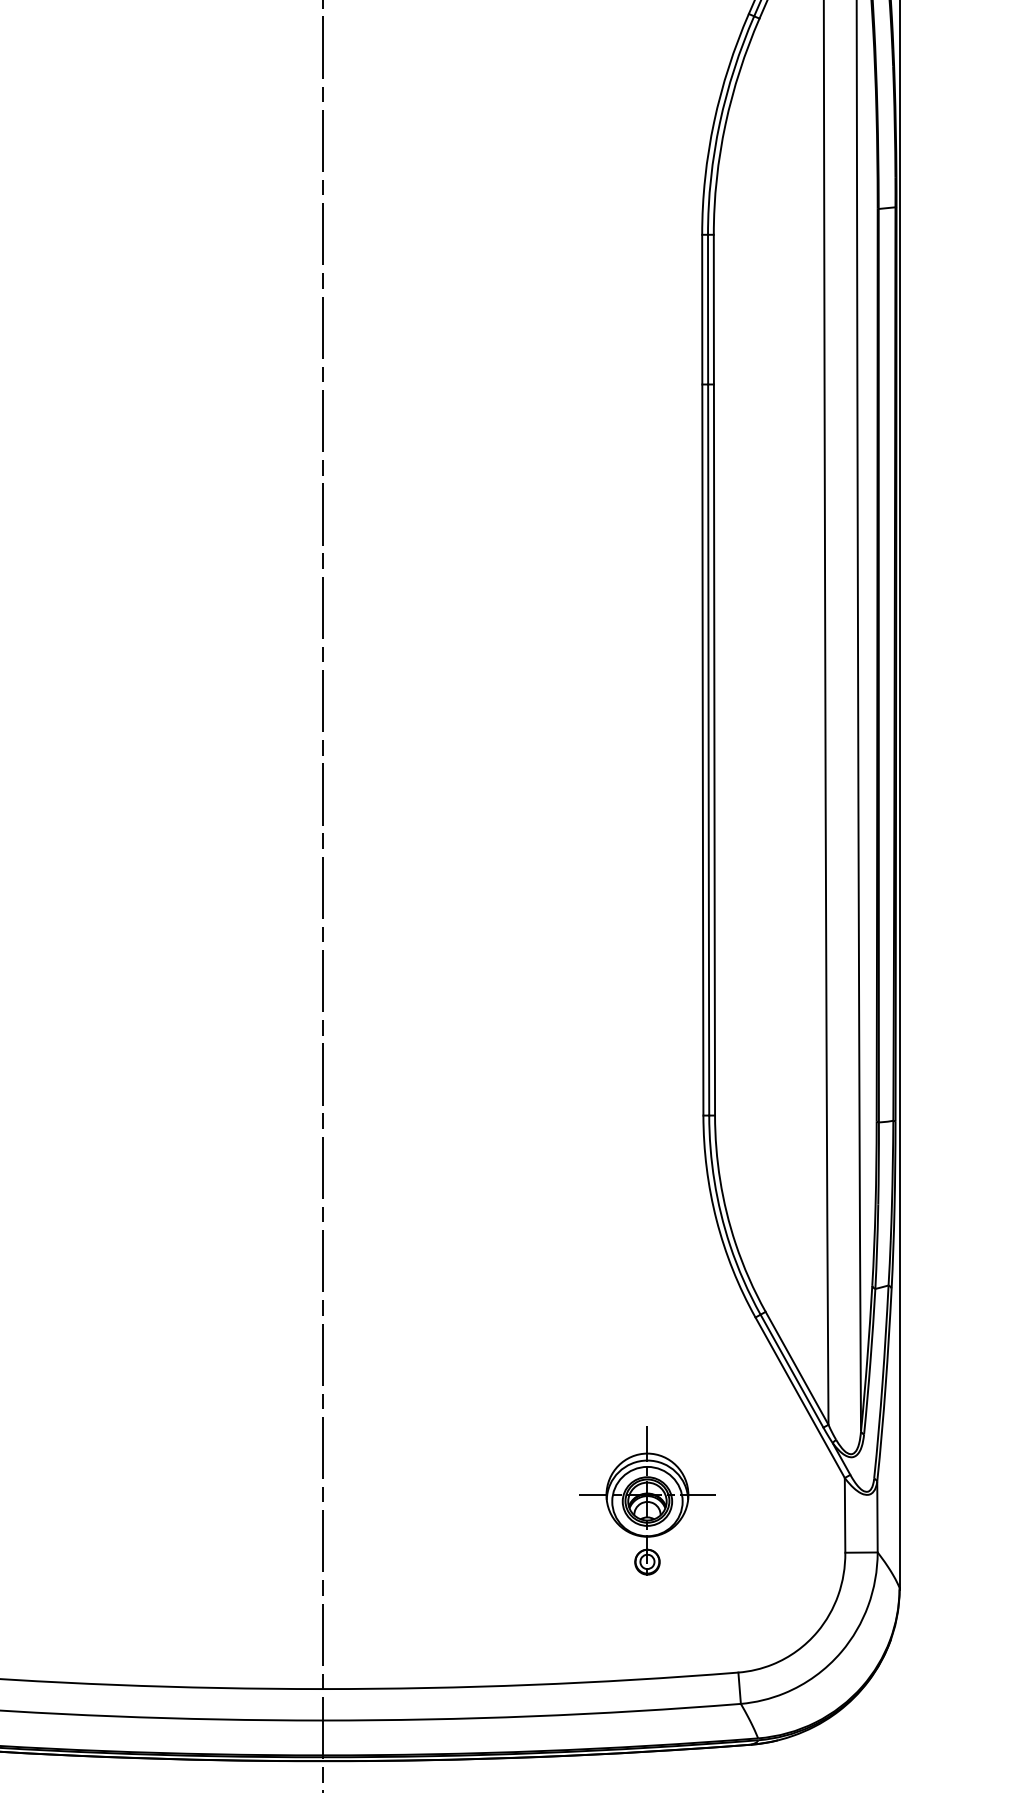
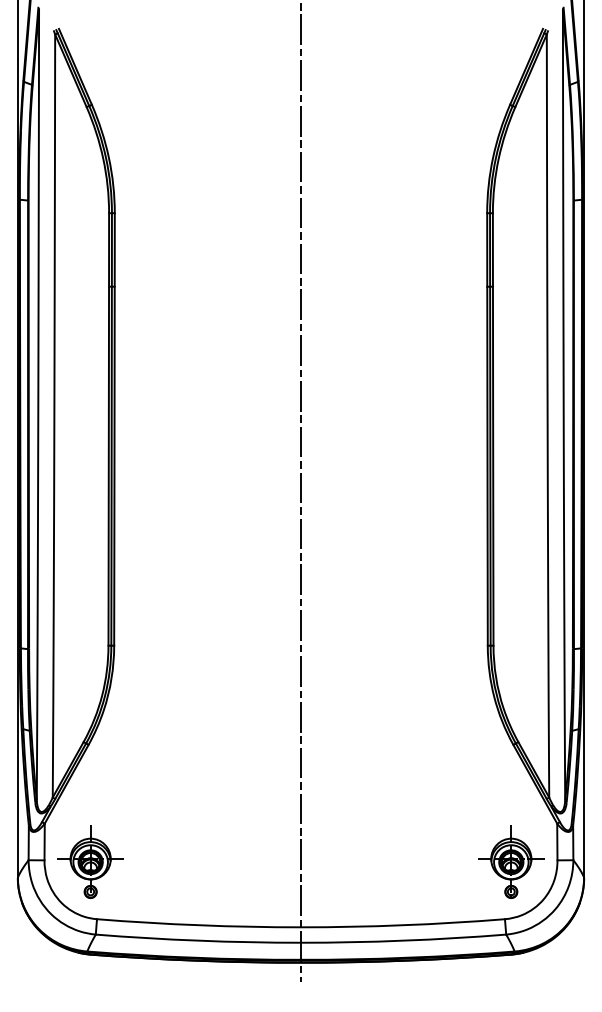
part: (647, 1500) -> (511, 861), moved

